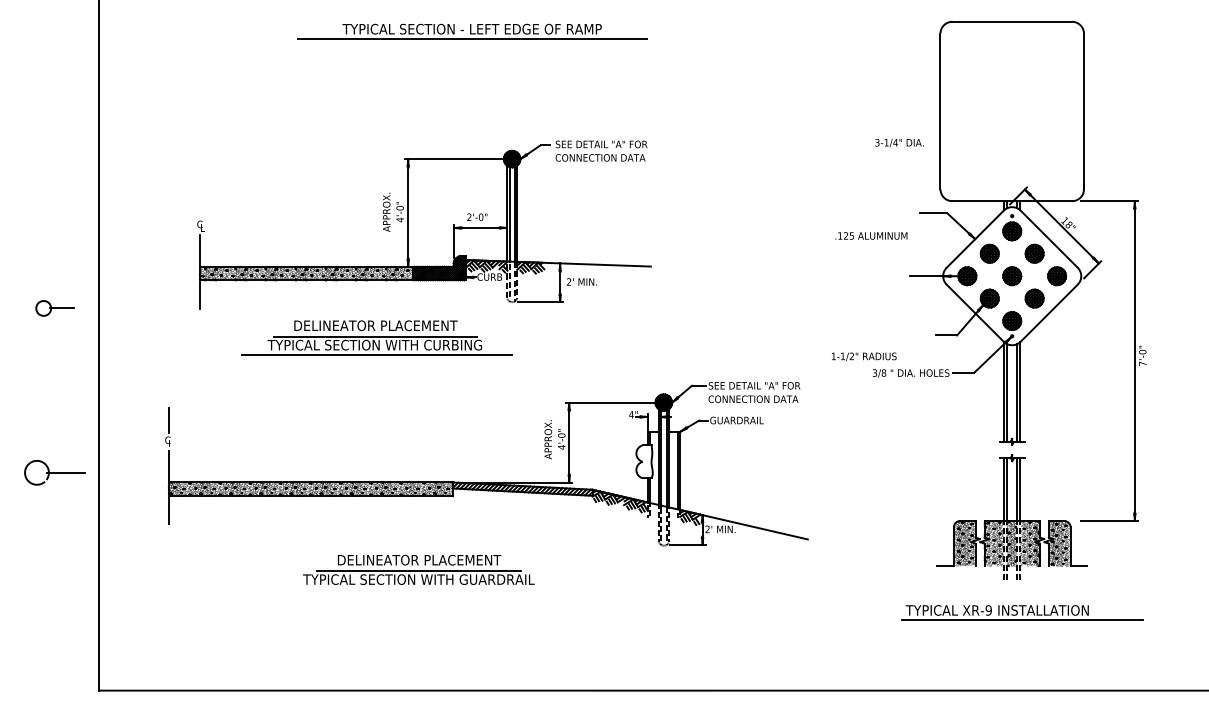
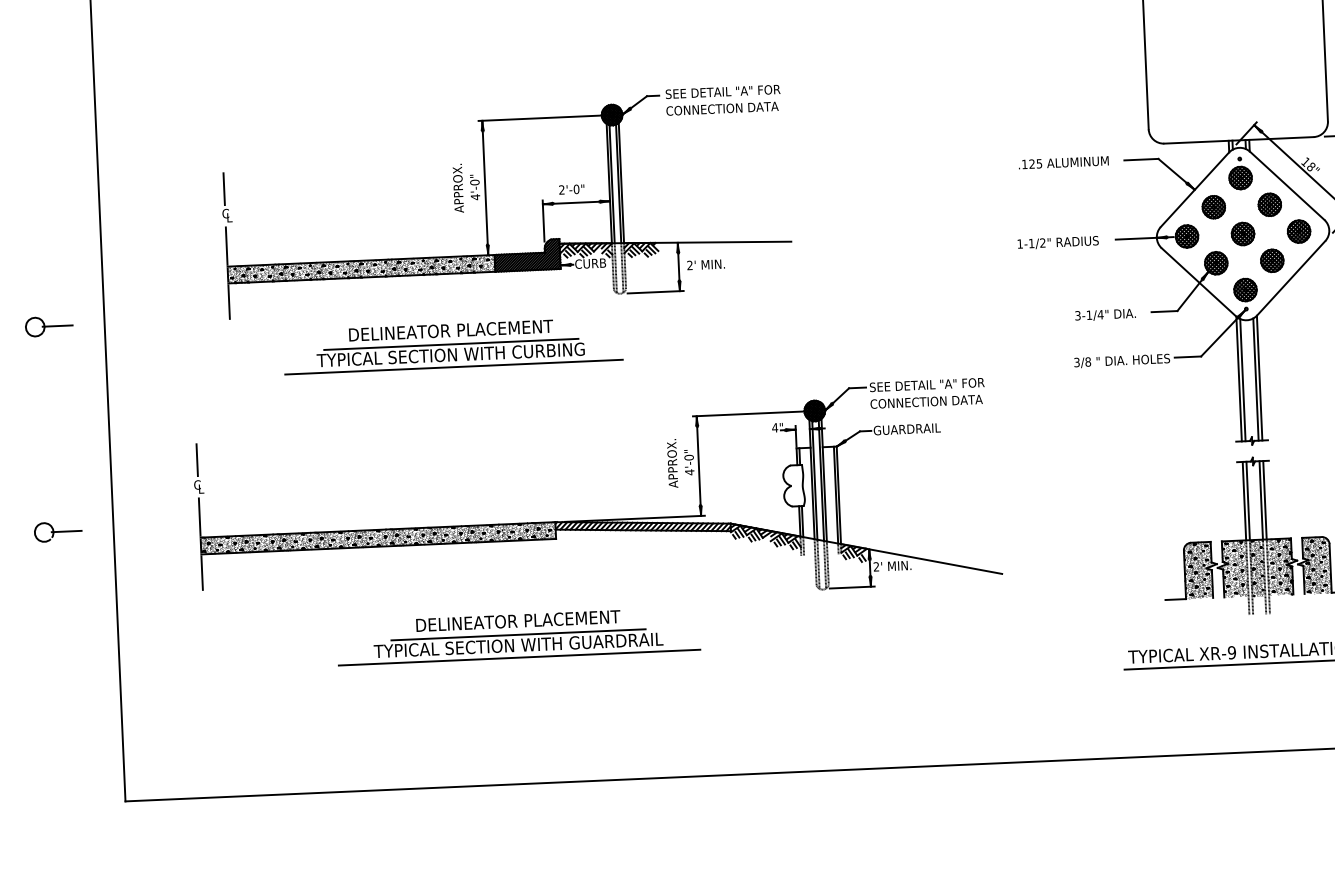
text: (899, 143) -> (1105, 315), moved
line: (199, 204) -> (224, 188), added
text: (871, 235) -> (1063, 162), moved
text: (864, 356) -> (1058, 242), moved
part: (54, 472) -> (57, 531), size x0.62
line: (418, 589) -> (518, 657), added

